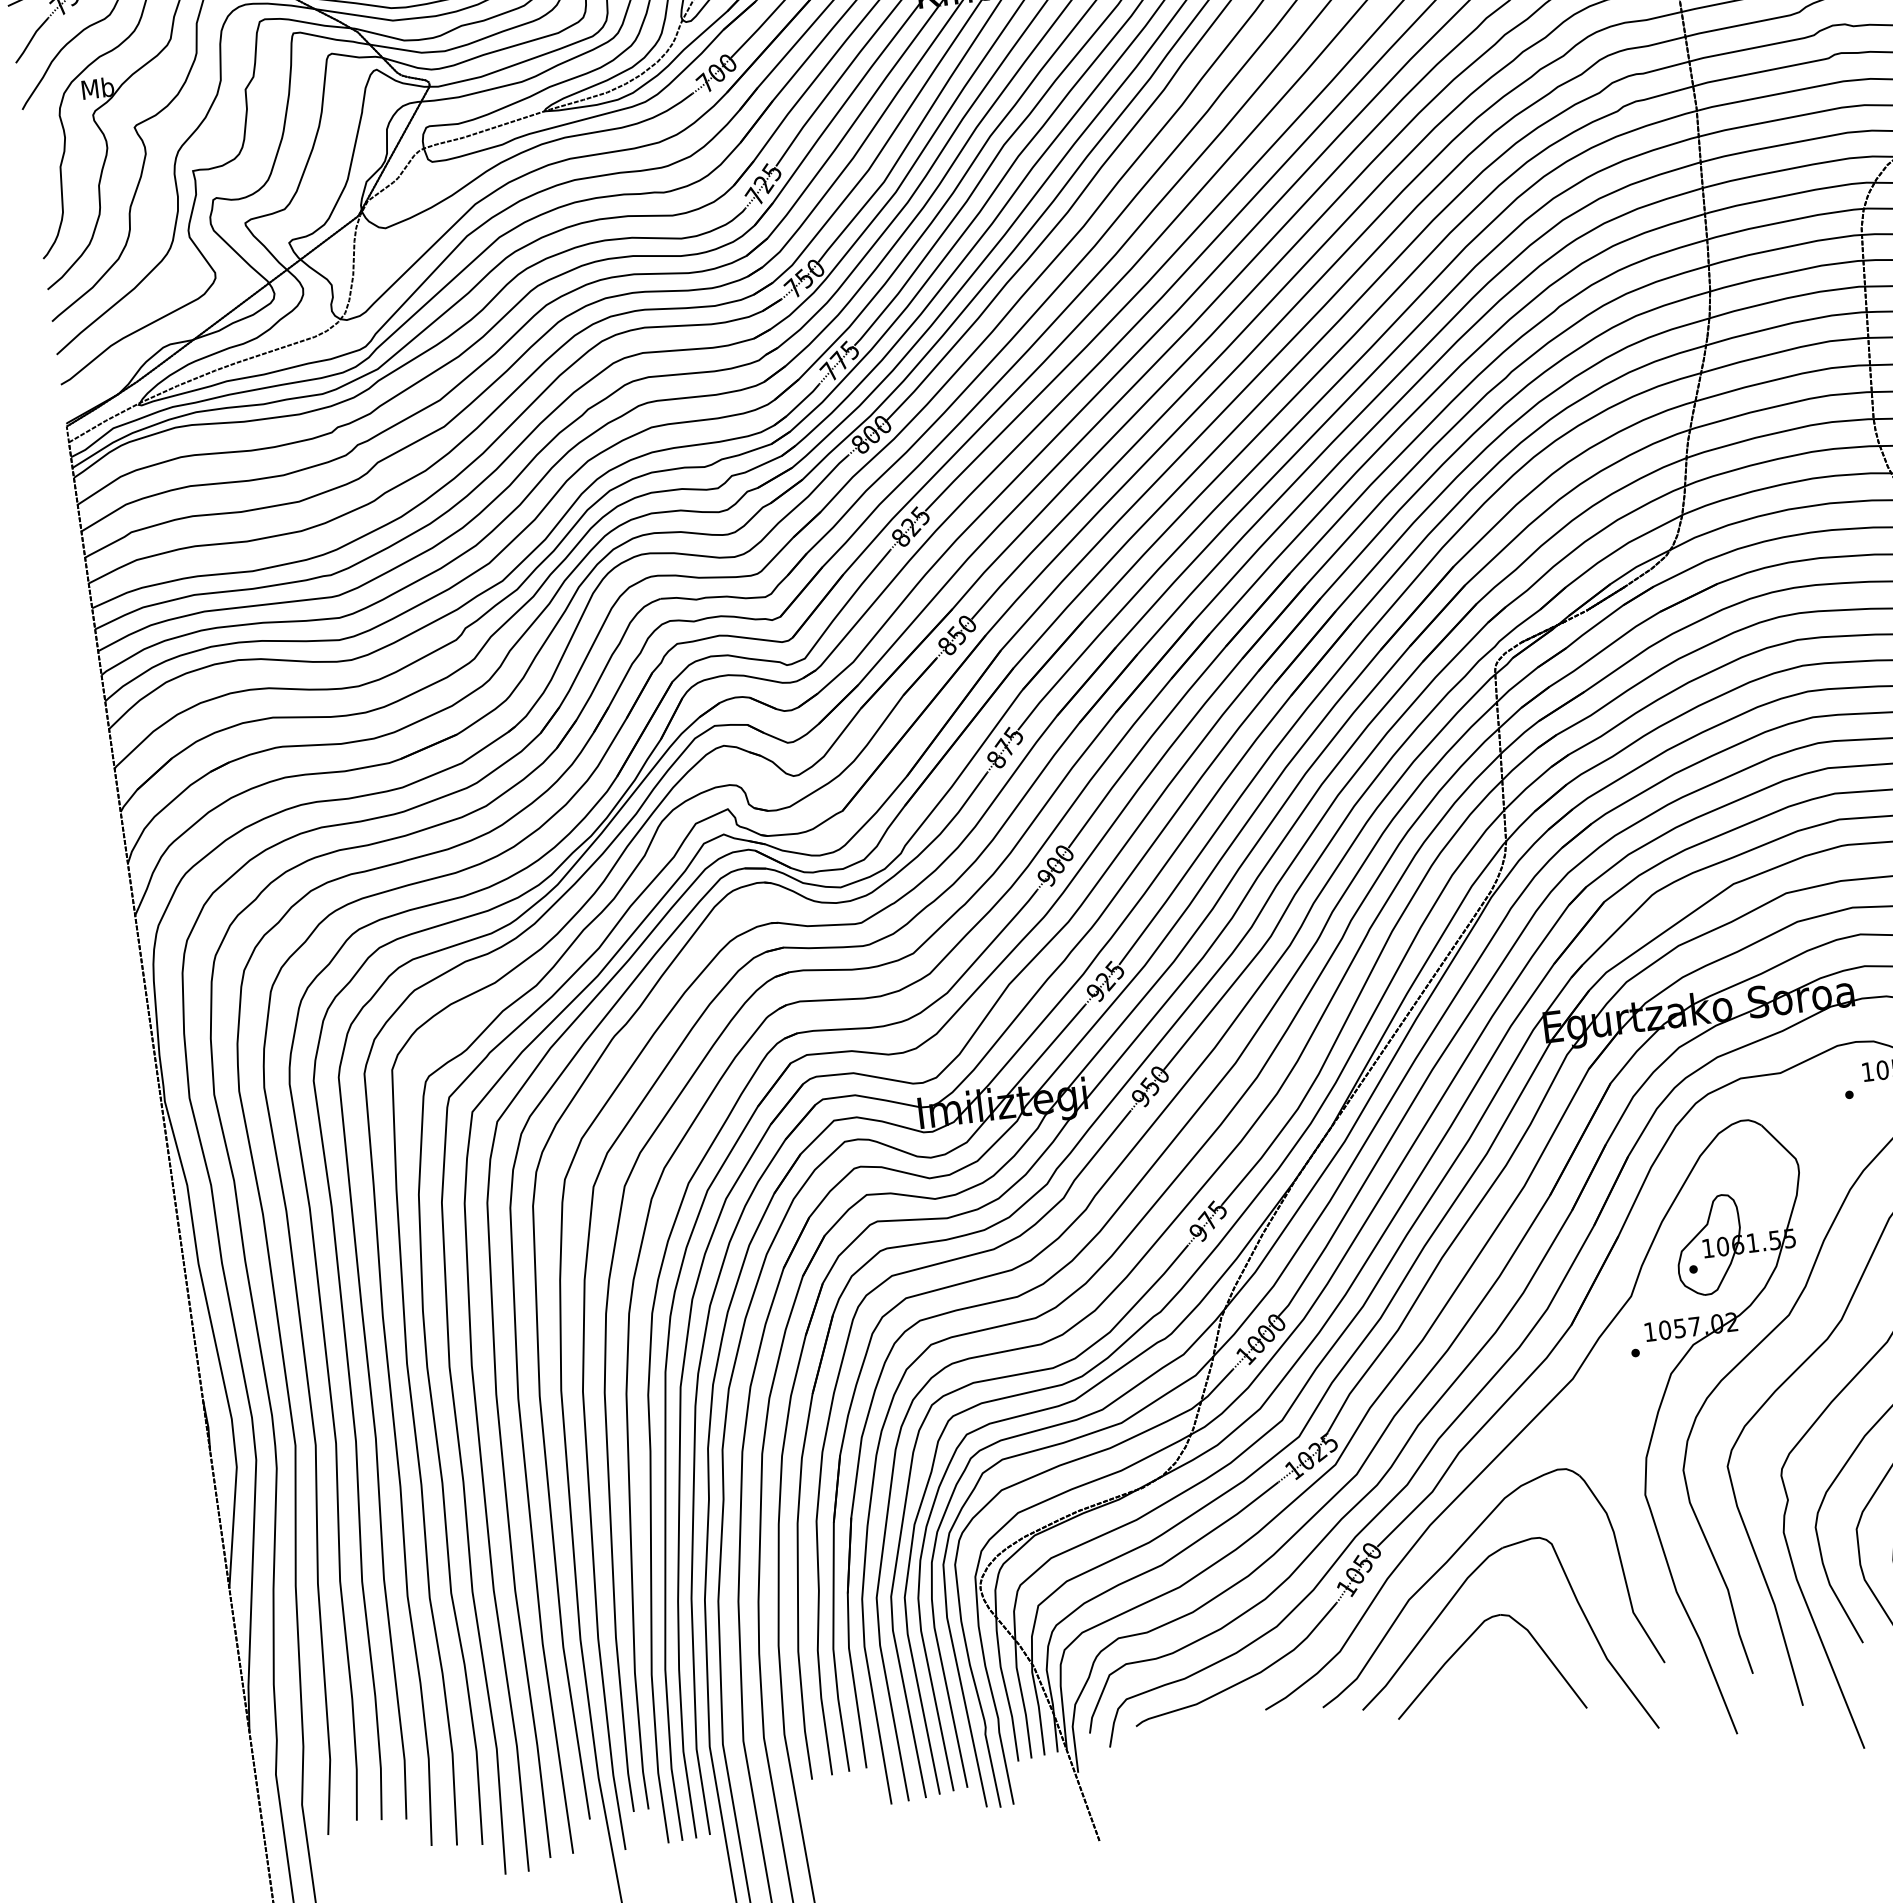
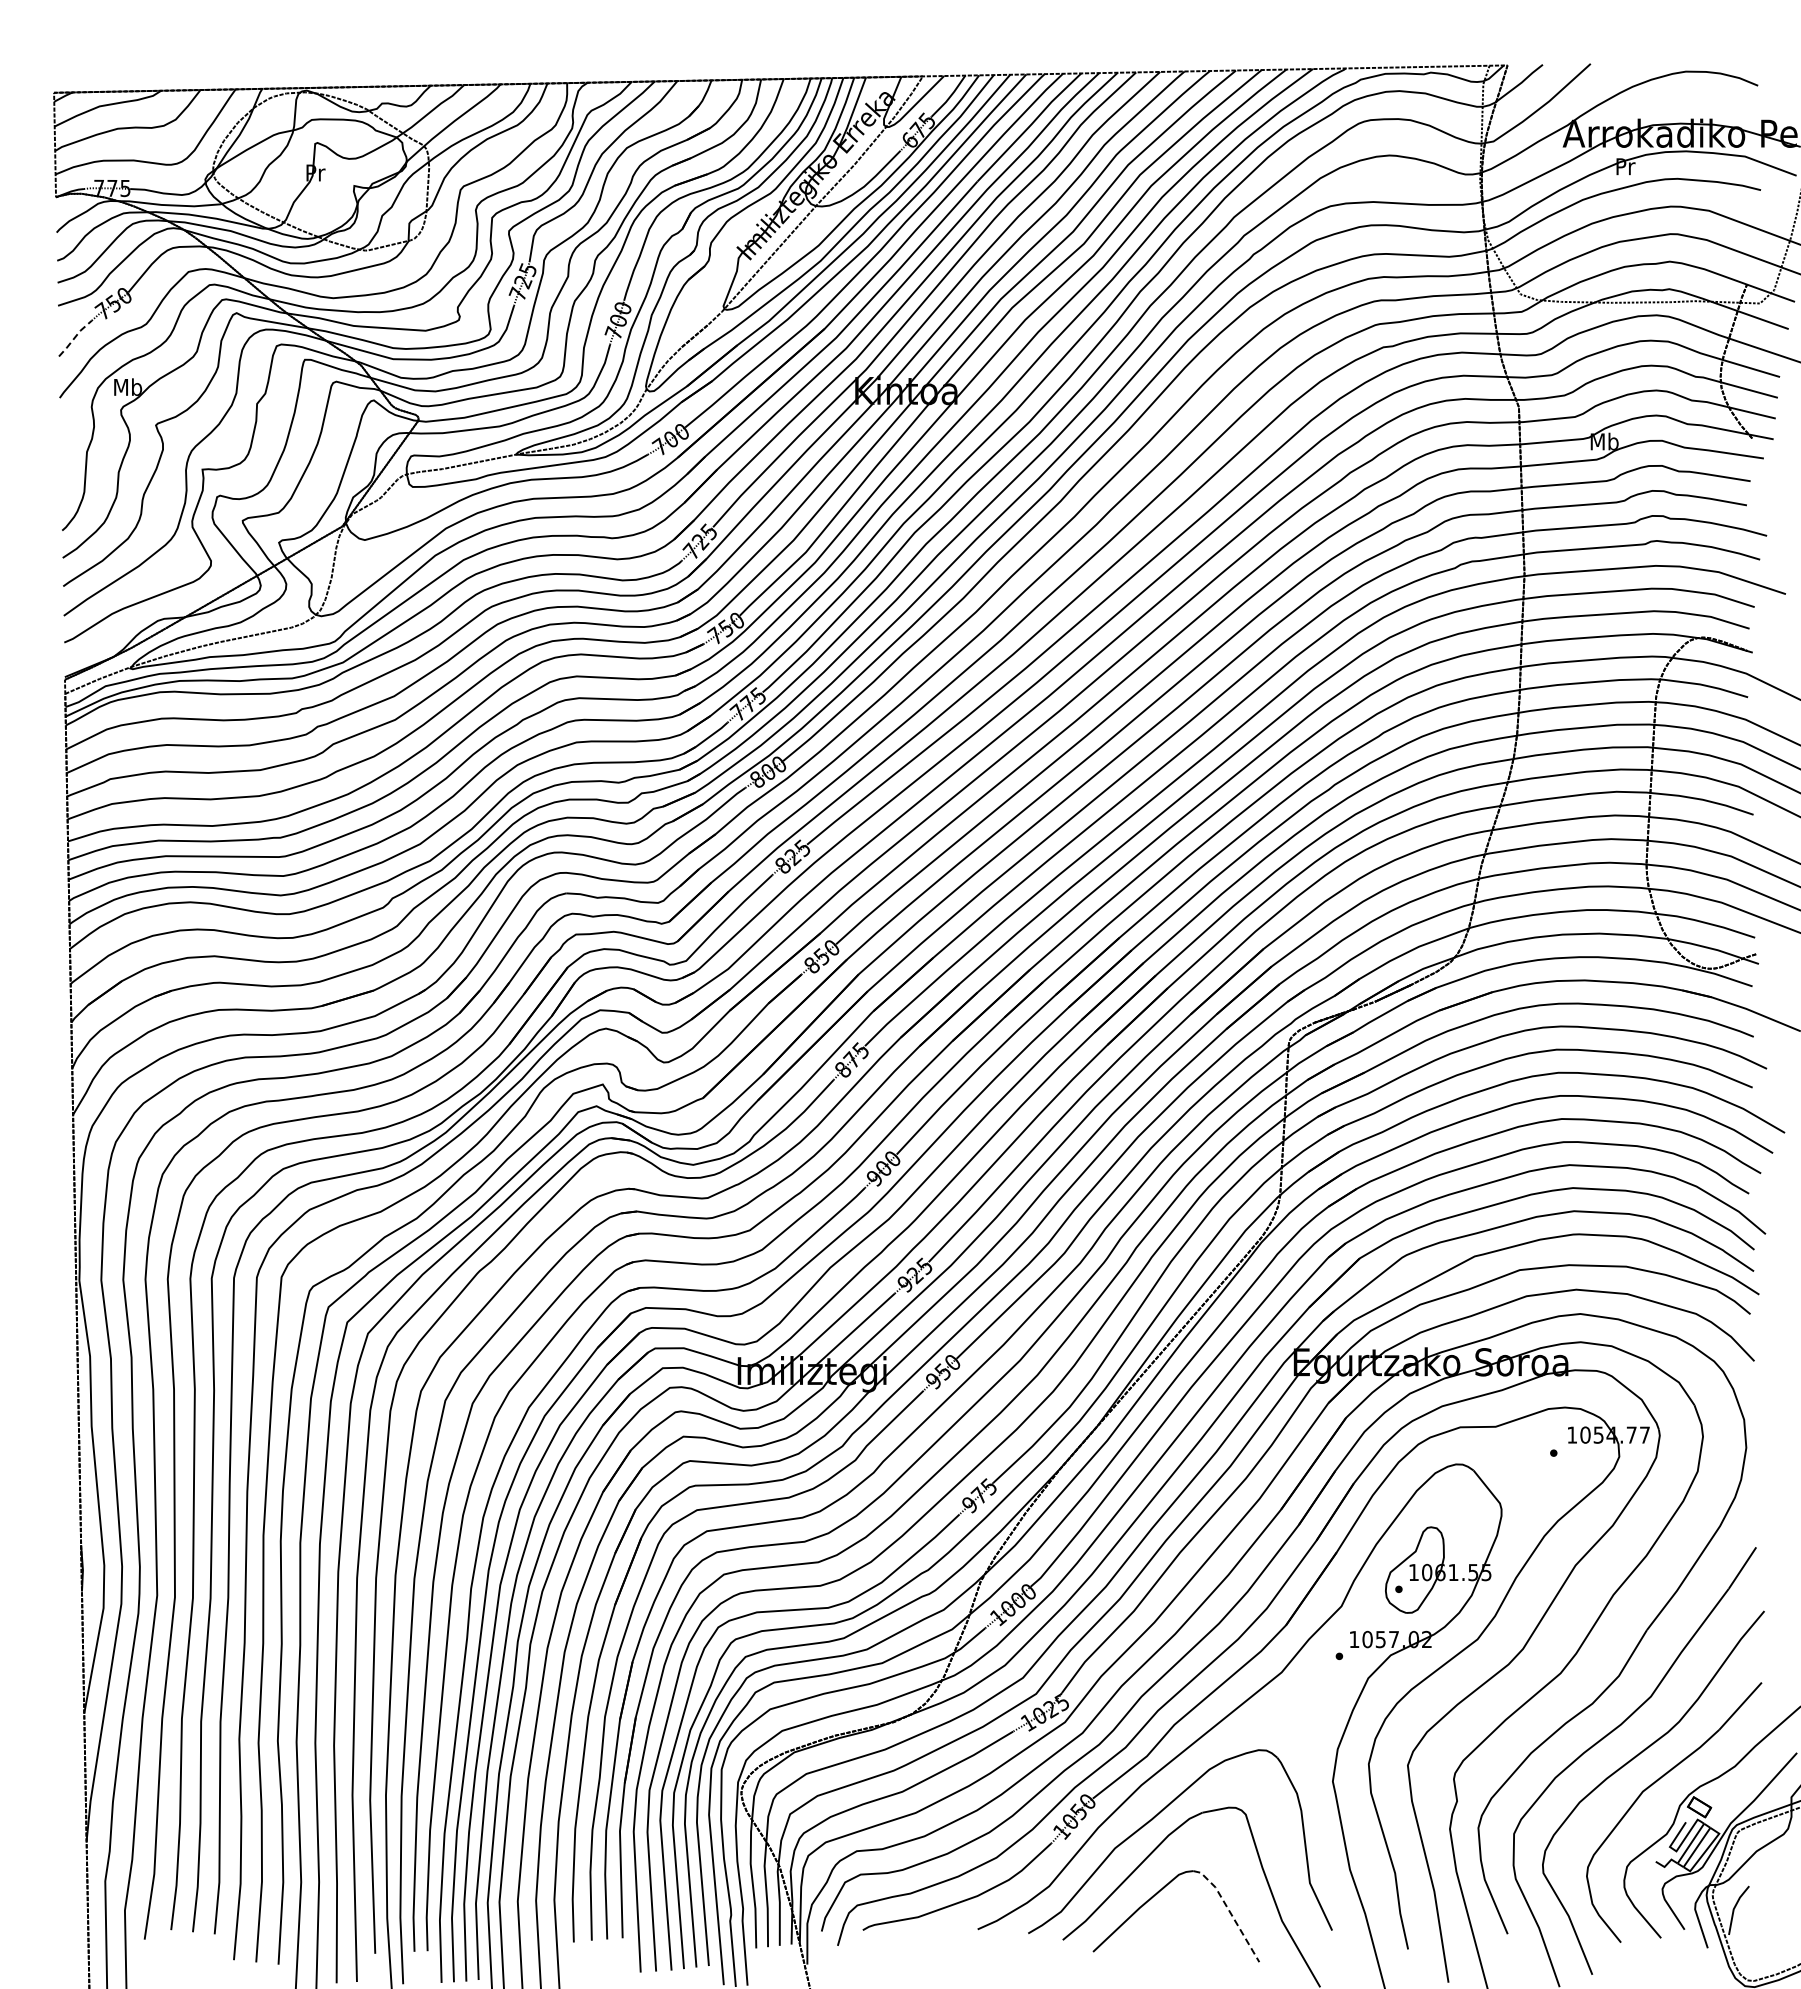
line: (30, 39) -> (74, 337), solid -> dashed
line: (1546, 1655) -> (1229, 1911), solid -> dashed

